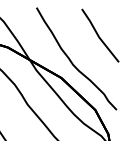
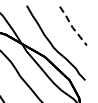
line: (99, 37) -> (72, 27), solid -> dashed

